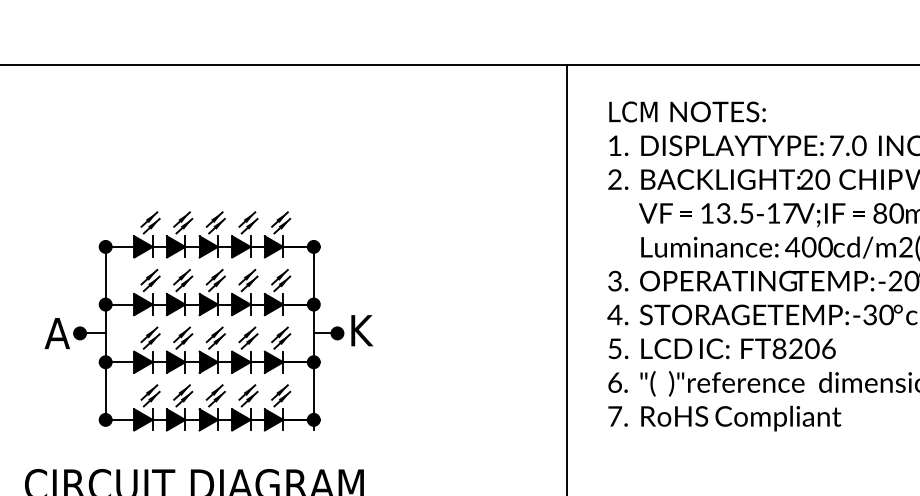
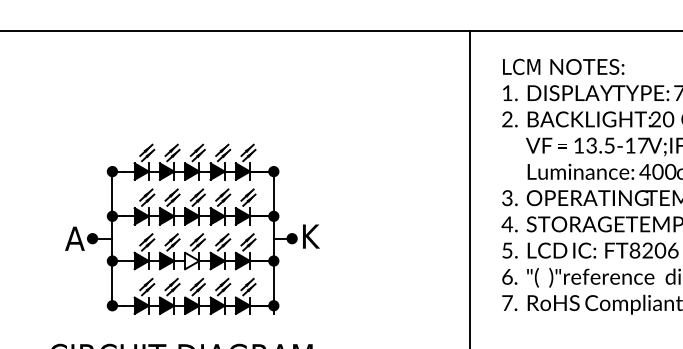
fill: (208, 361) -> (192, 260), removed

